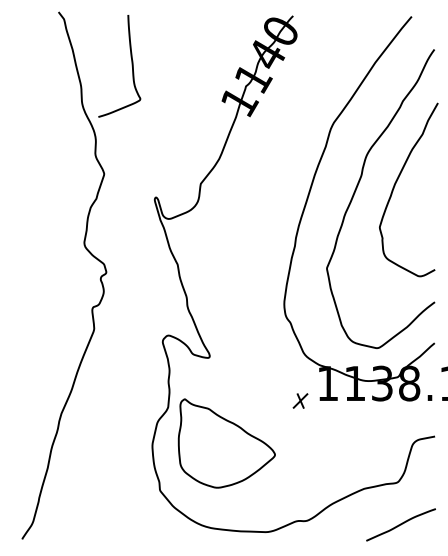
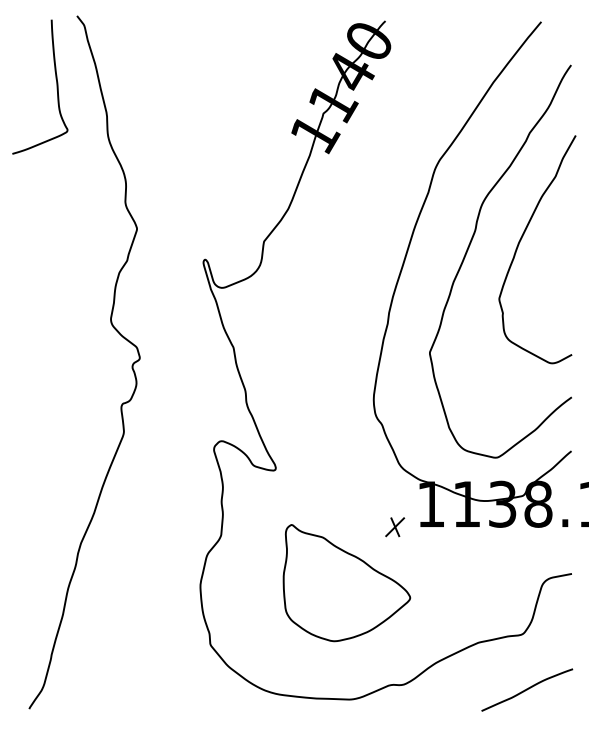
curve: (131, 66) -> (55, 87), moved
part: (226, 443) -> (346, 583), moved

